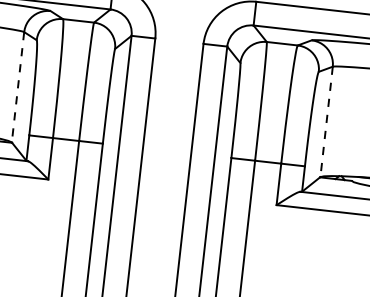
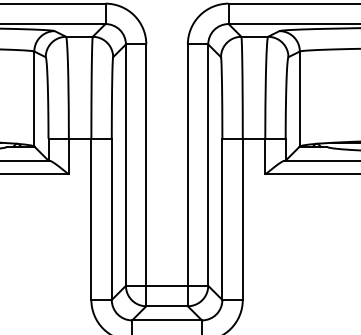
line: (18, 87) -> (34, 99), dashed -> solid
line: (326, 122) -> (299, 99), dashed -> solid

